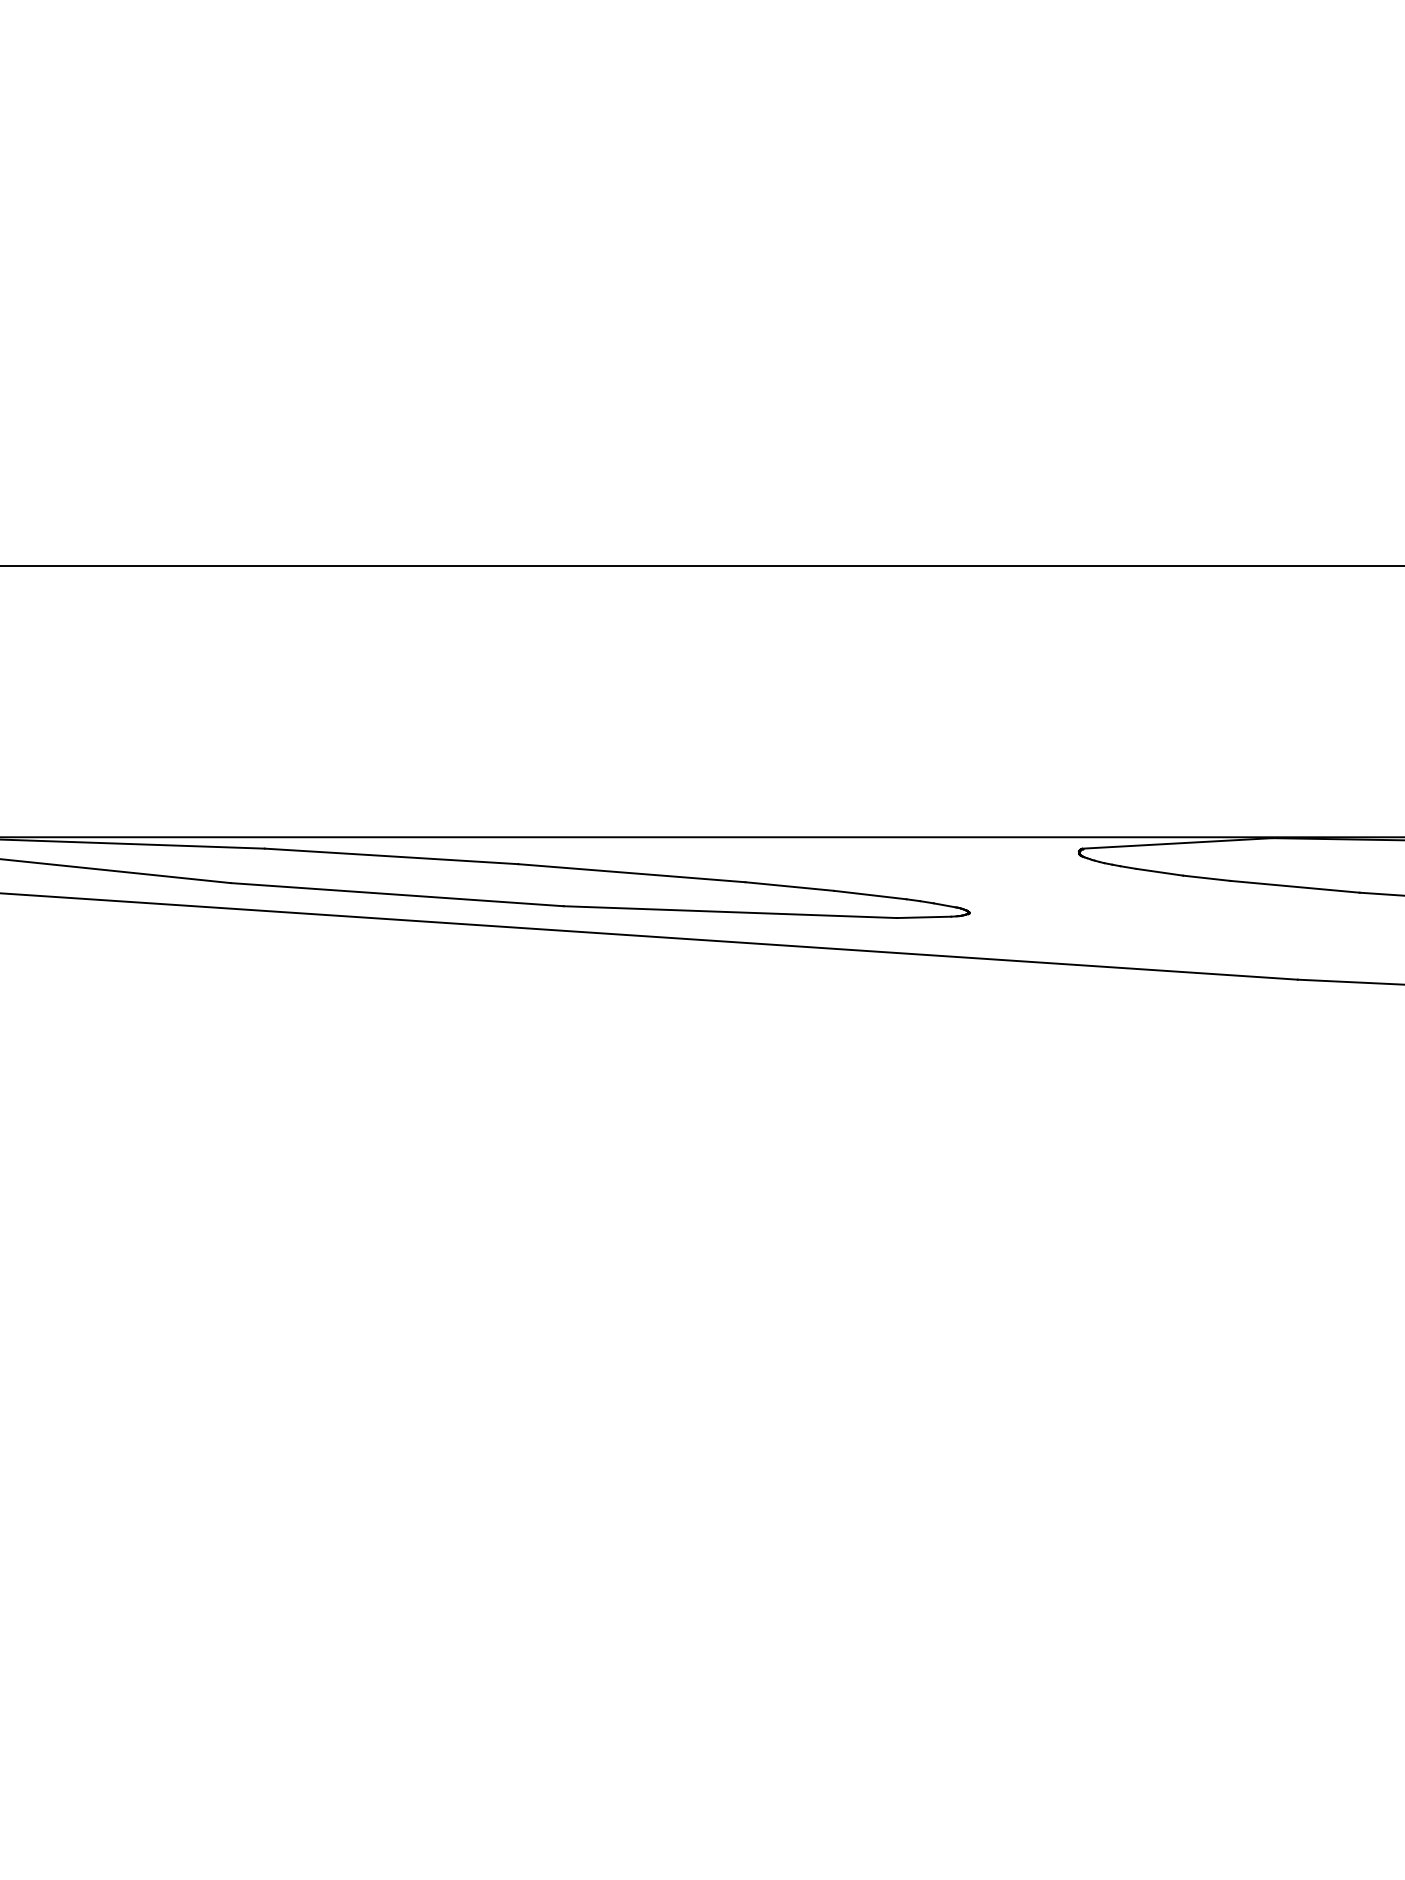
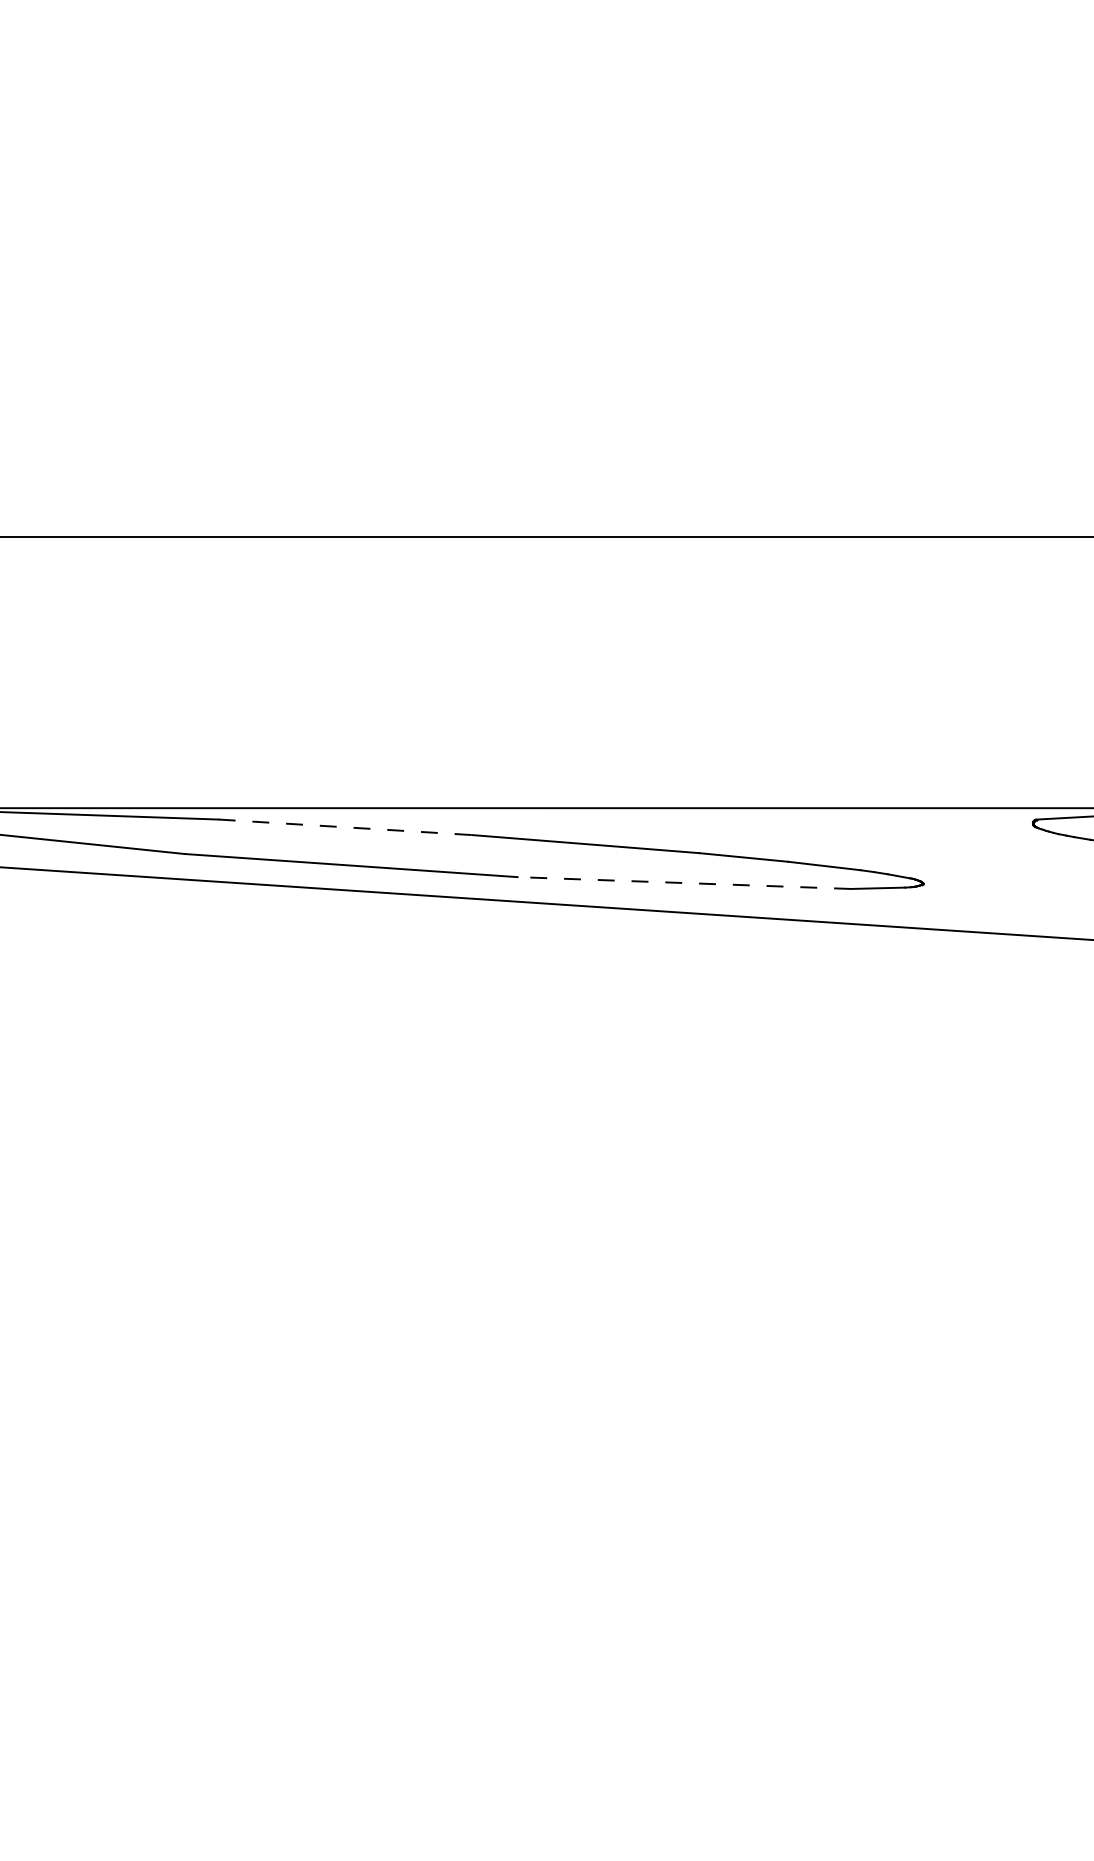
line: (392, 856) -> (346, 827), solid -> dashed
line: (730, 912) -> (684, 883), solid -> dashed

